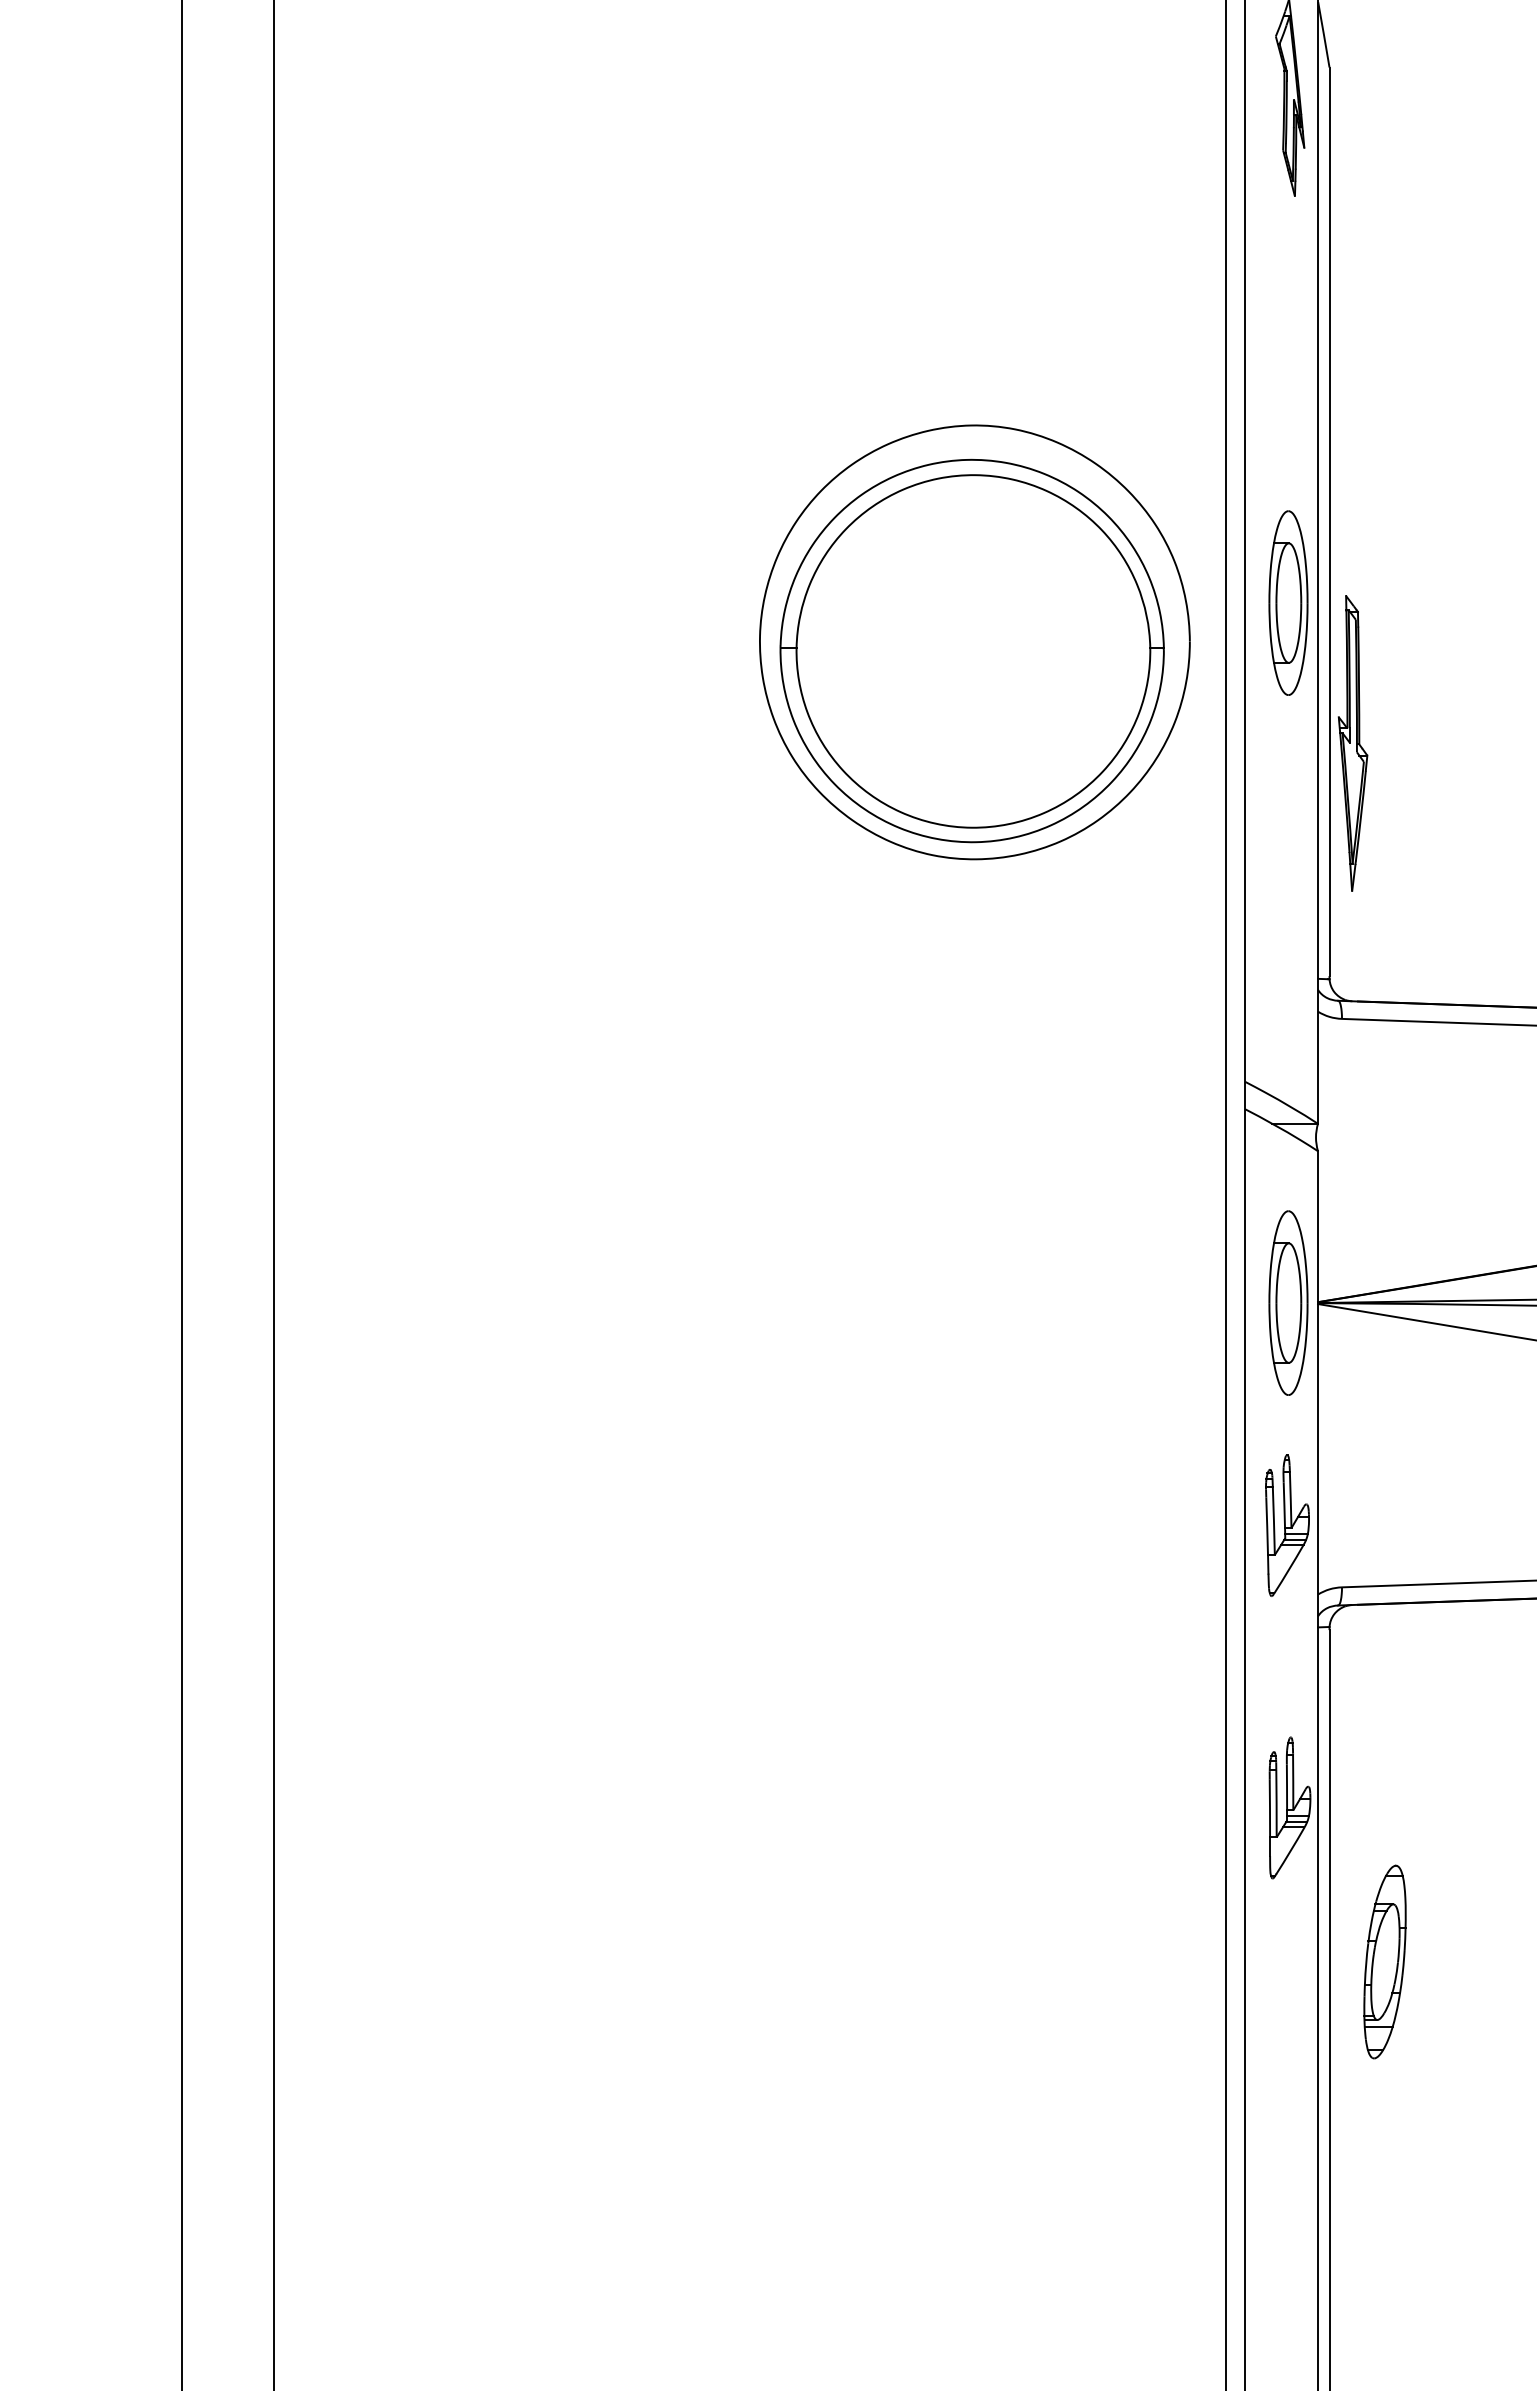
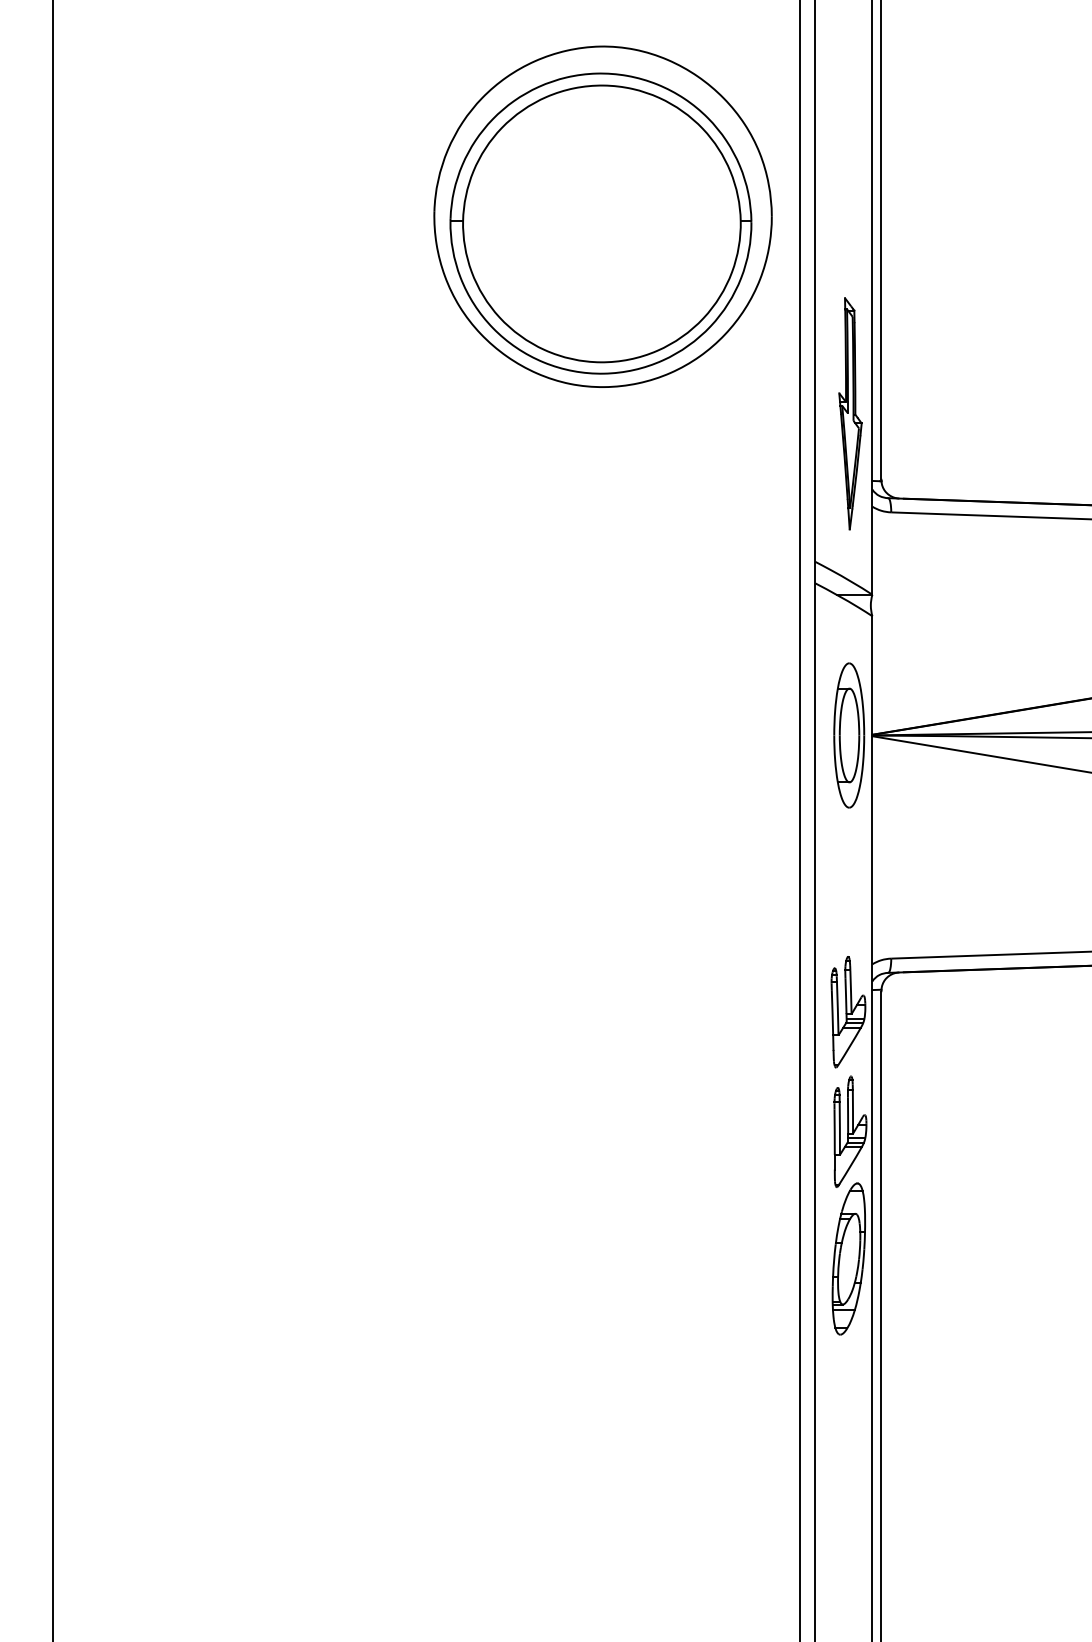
part: (1288, 602) -> (849, 185), removed
part: (1352, 743) -> (850, 413), moved
part: (1287, 1525) -> (848, 1012), moved
part: (1384, 1961) -> (848, 1258), moved

